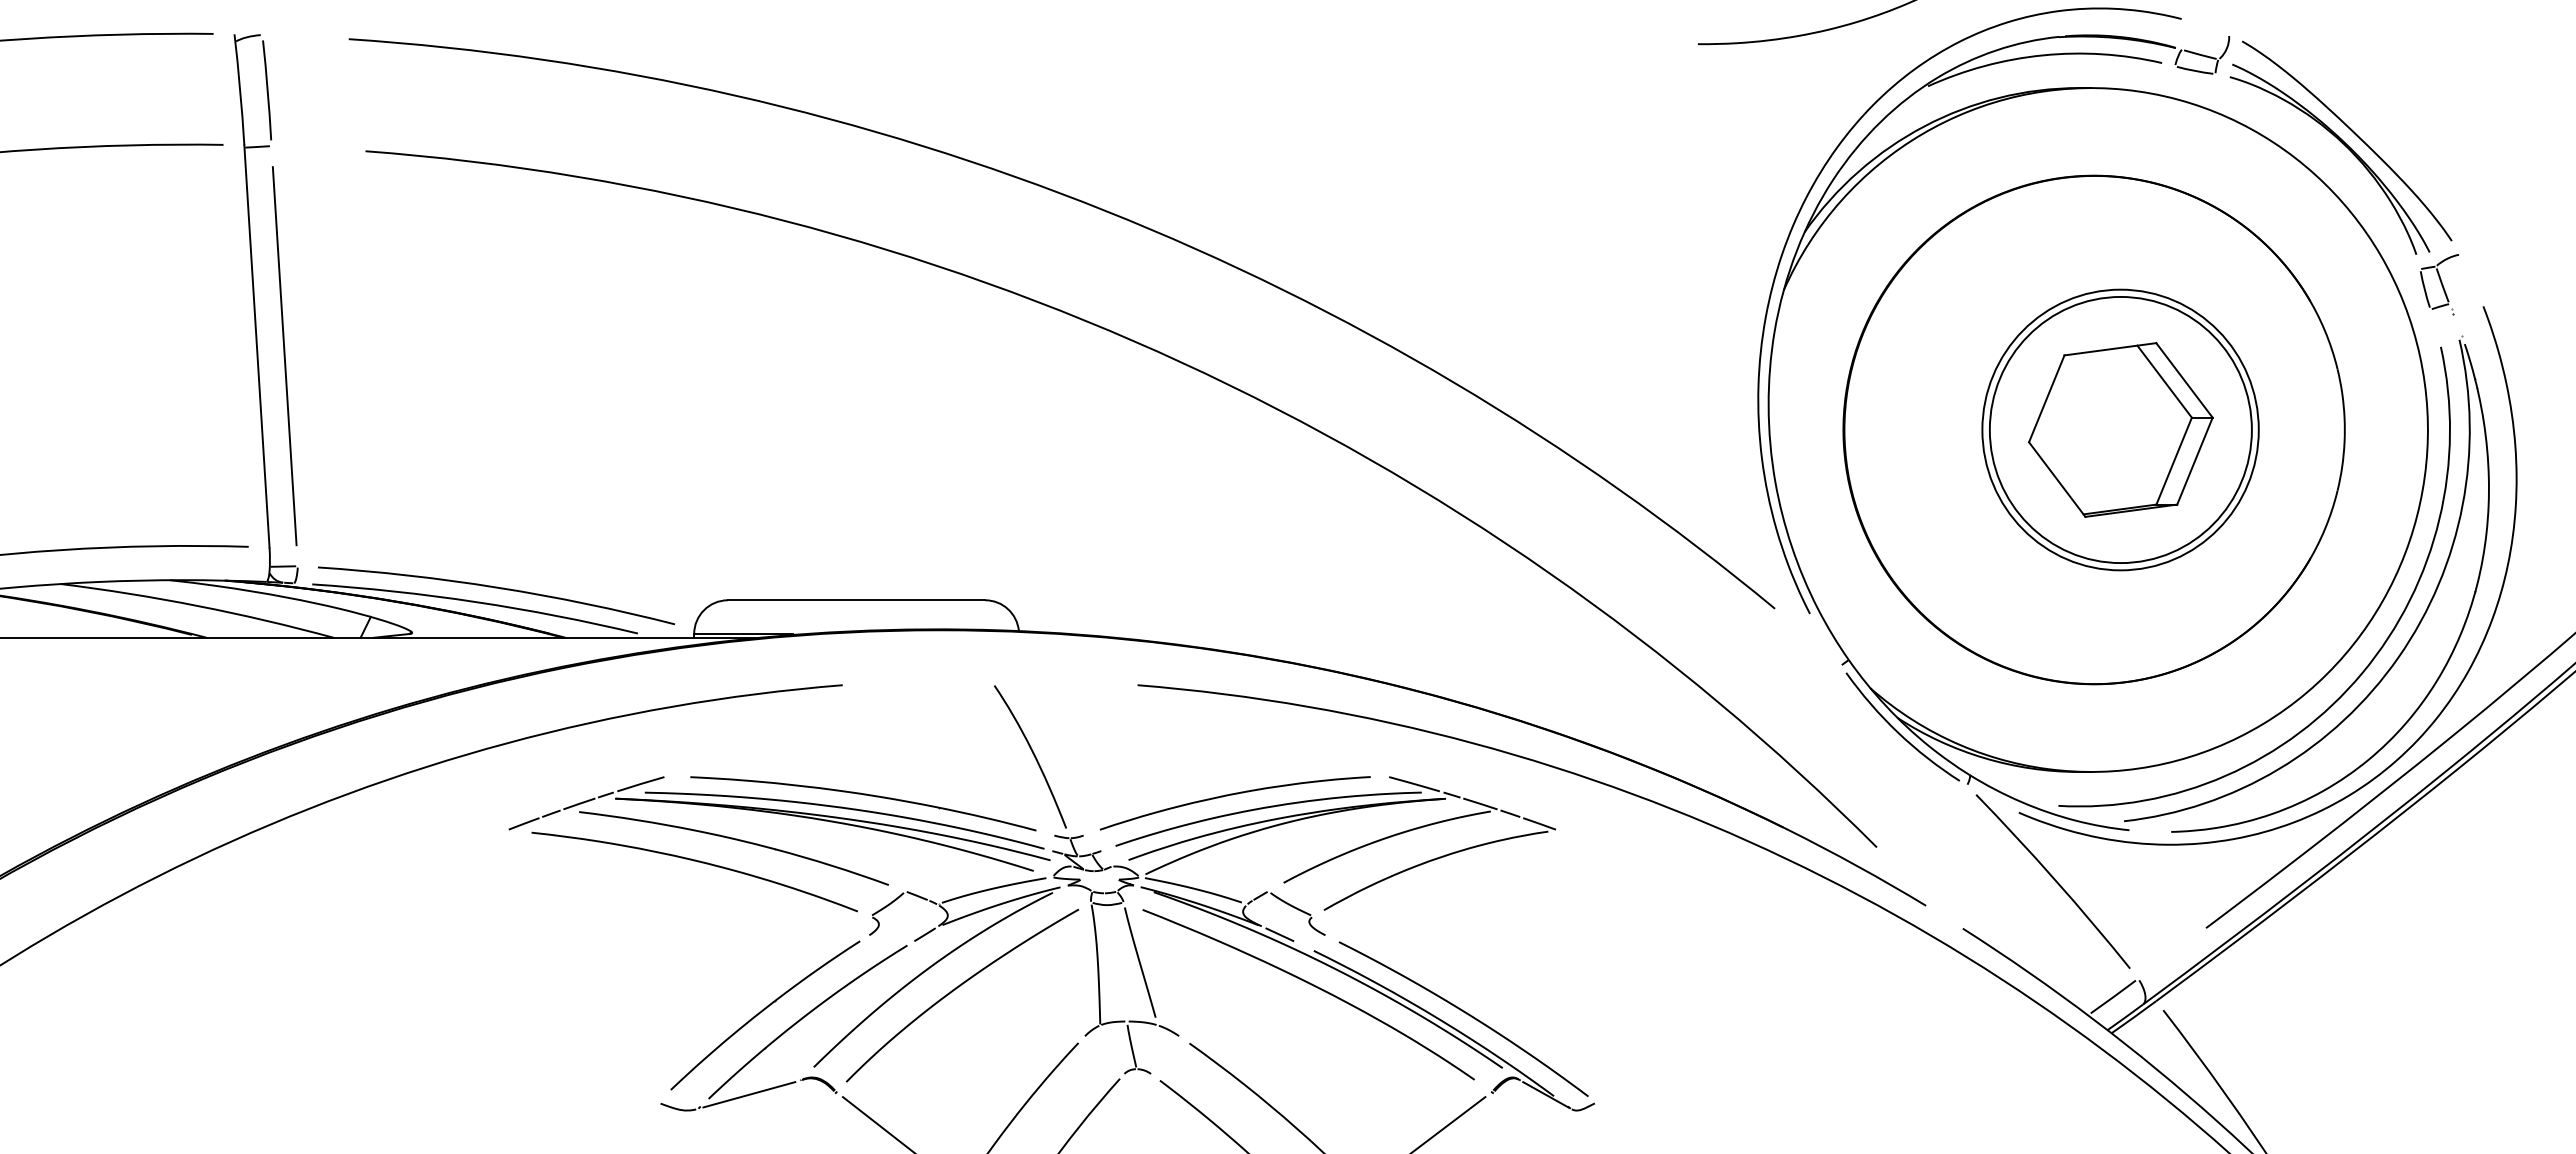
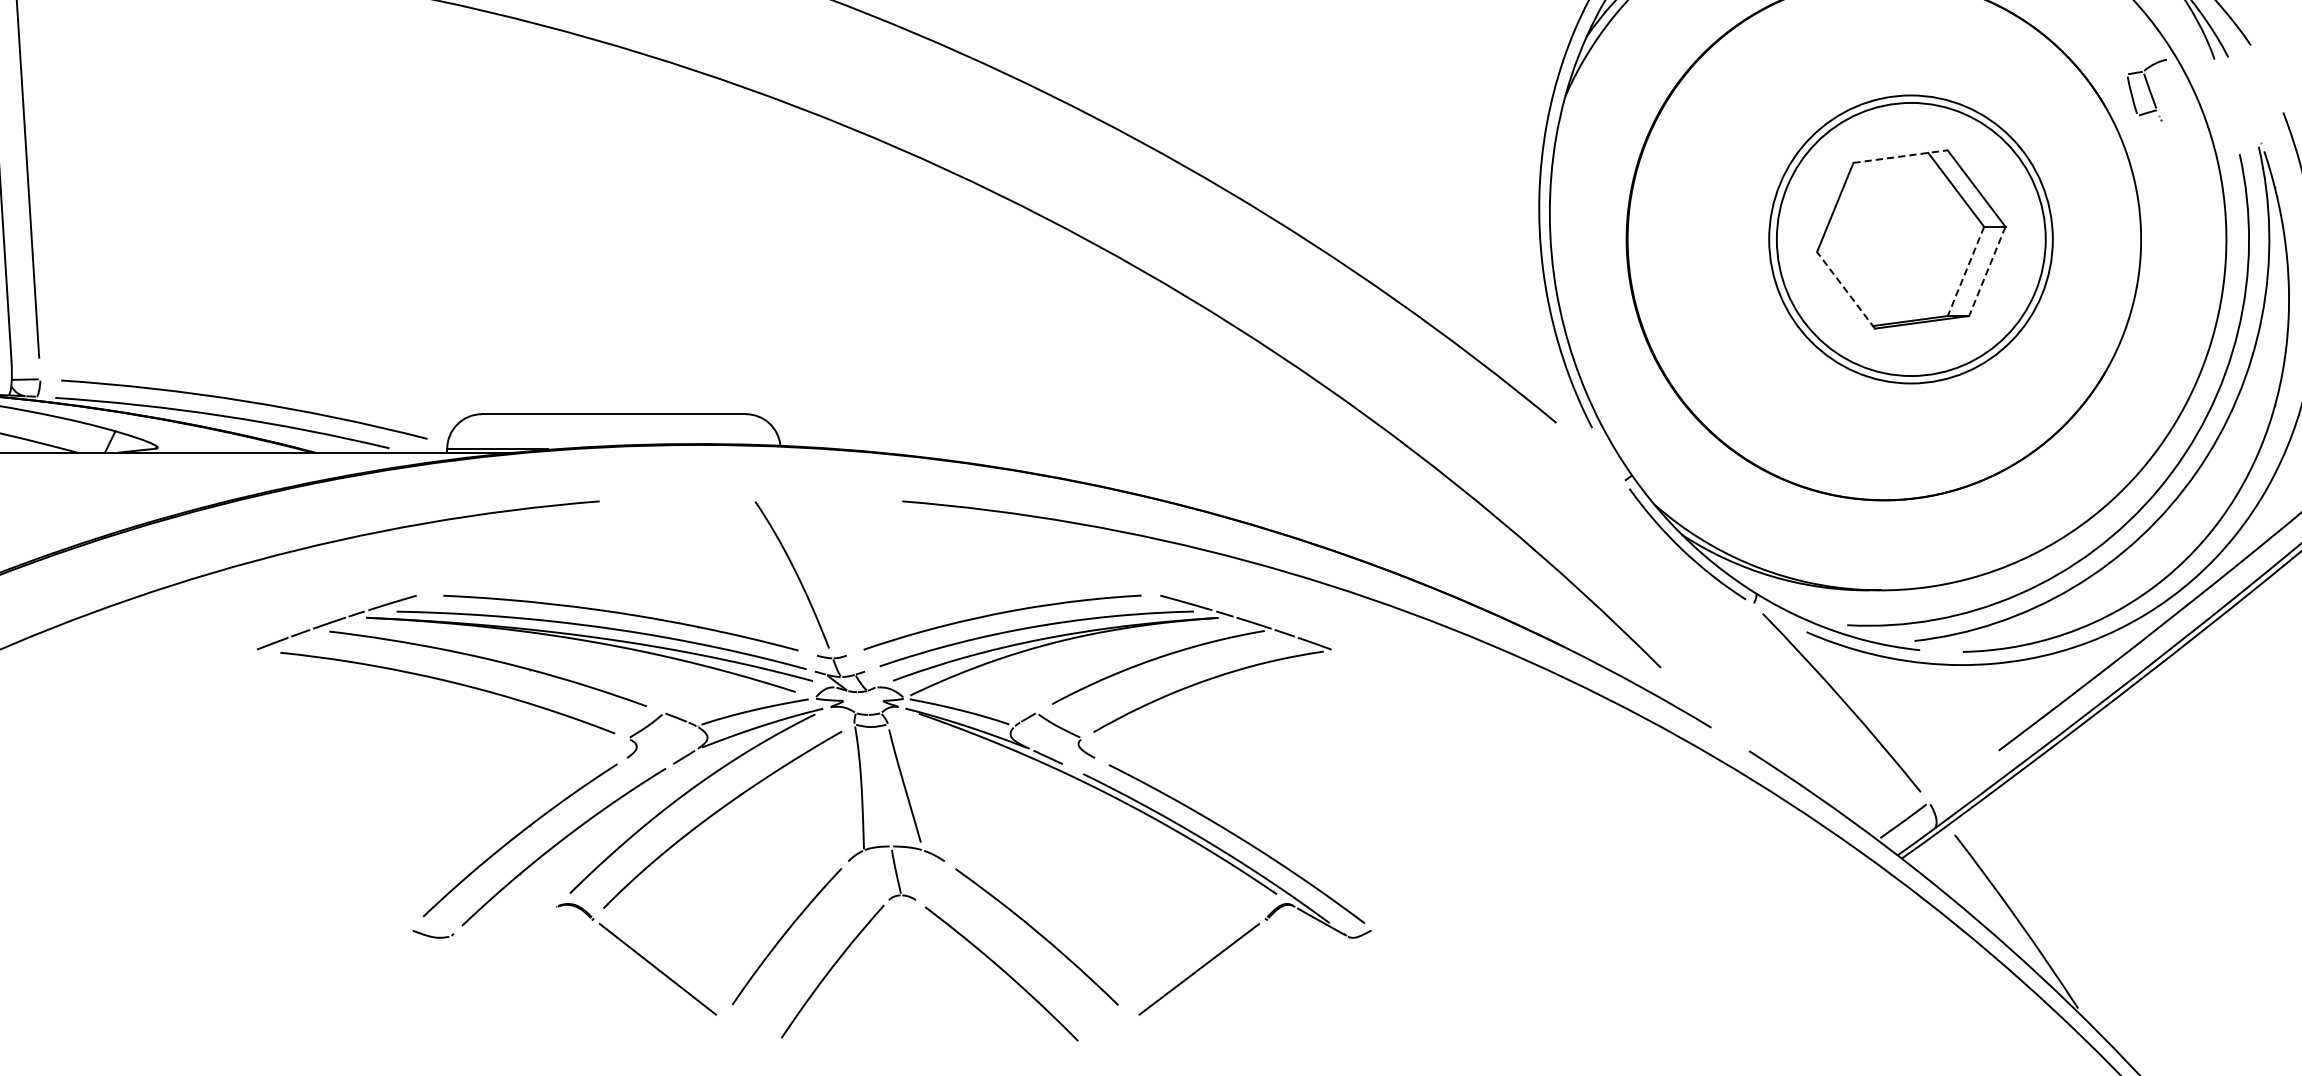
part: (2439, 284) -> (2146, 90), moved
line: (2110, 349) -> (1900, 156), solid -> dashed
line: (2174, 461) -> (1966, 271), solid -> dashed
line: (2194, 461) -> (1986, 271), solid -> dashed
line: (2057, 479) -> (1846, 290), solid -> dashed
curve: (1313, 986) -> (1082, 810), removed
line: (749, 1094) -> (504, 921), removed

